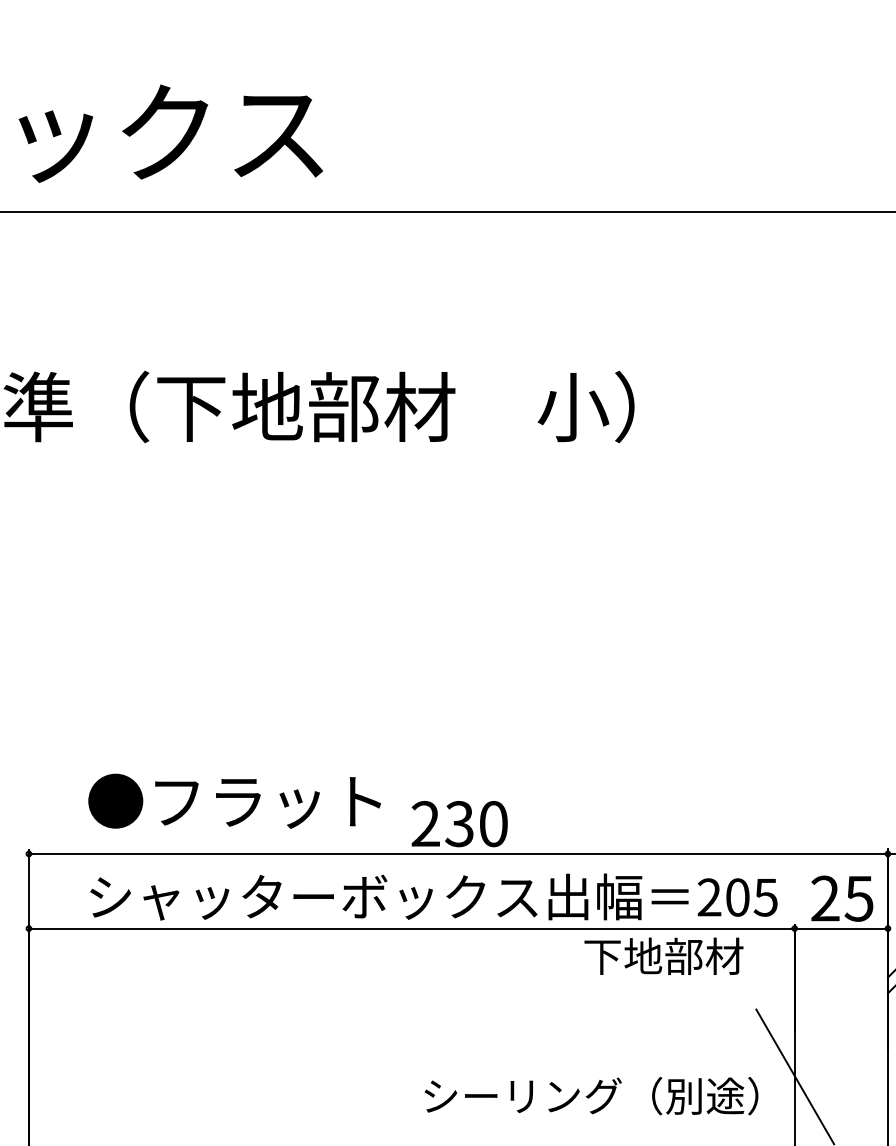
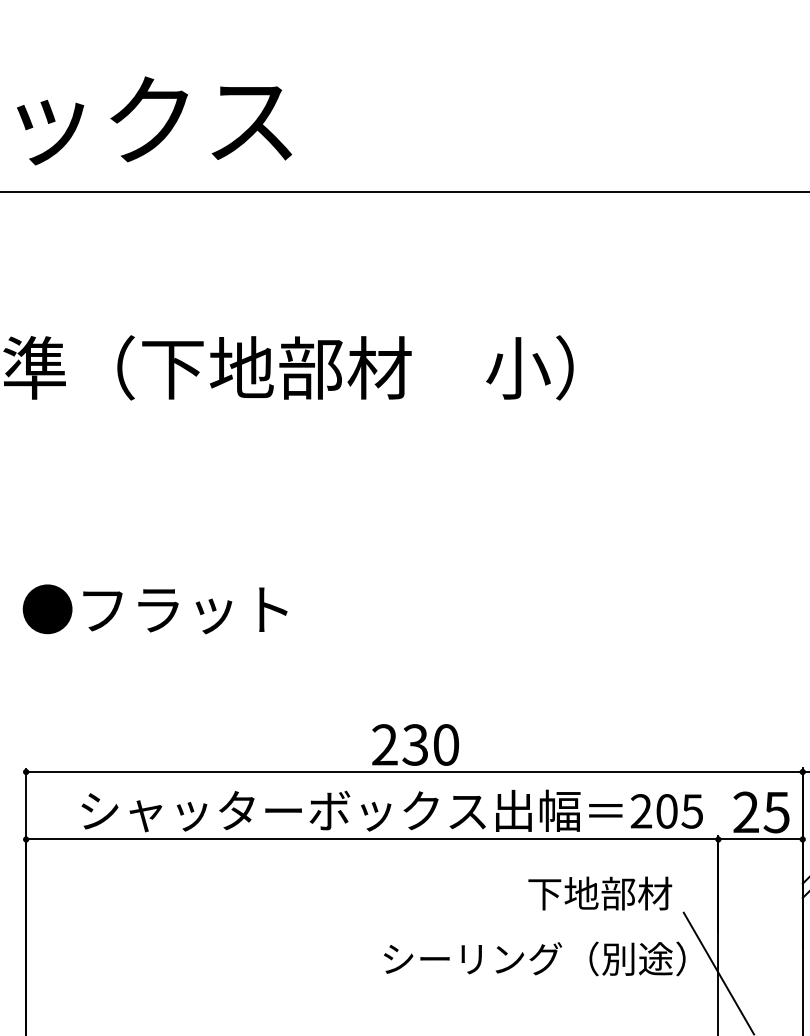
text: (233, 801) -> (154, 609), moved
text: (664, 956) -> (600, 893), moved
text: (591, 1095) -> (534, 958), moved

